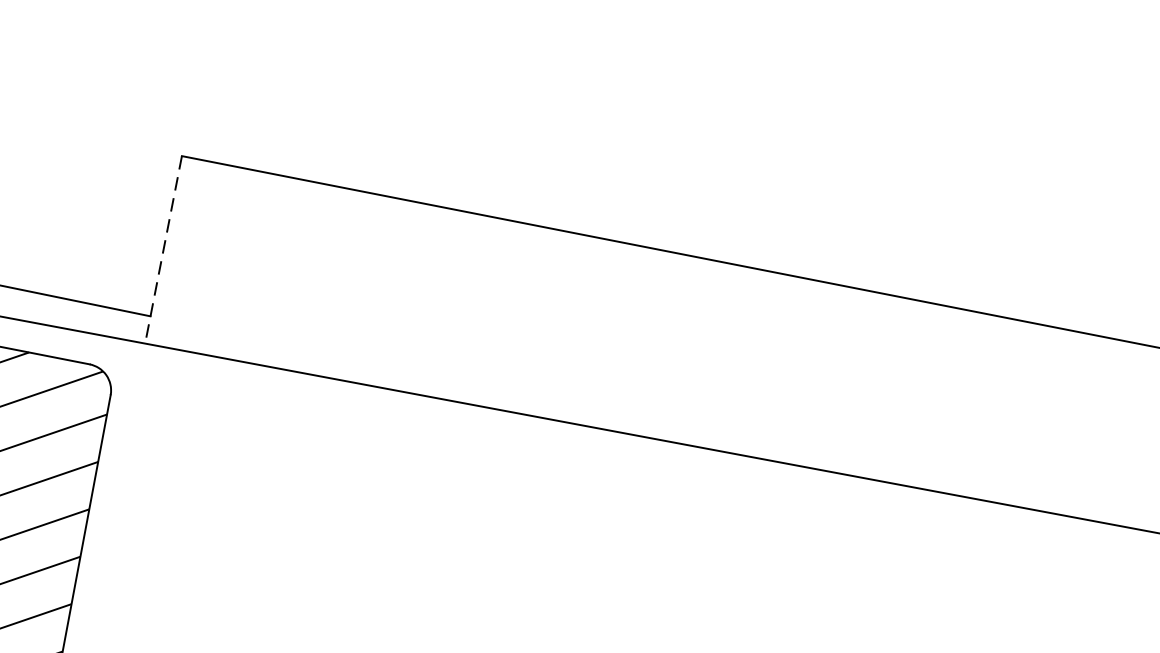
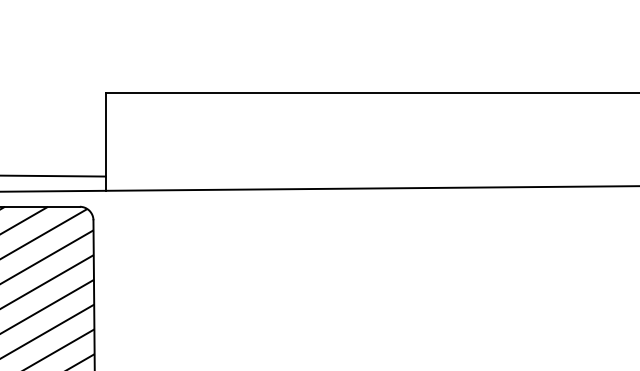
line: (162, 251) -> (105, 142), dashed -> solid

